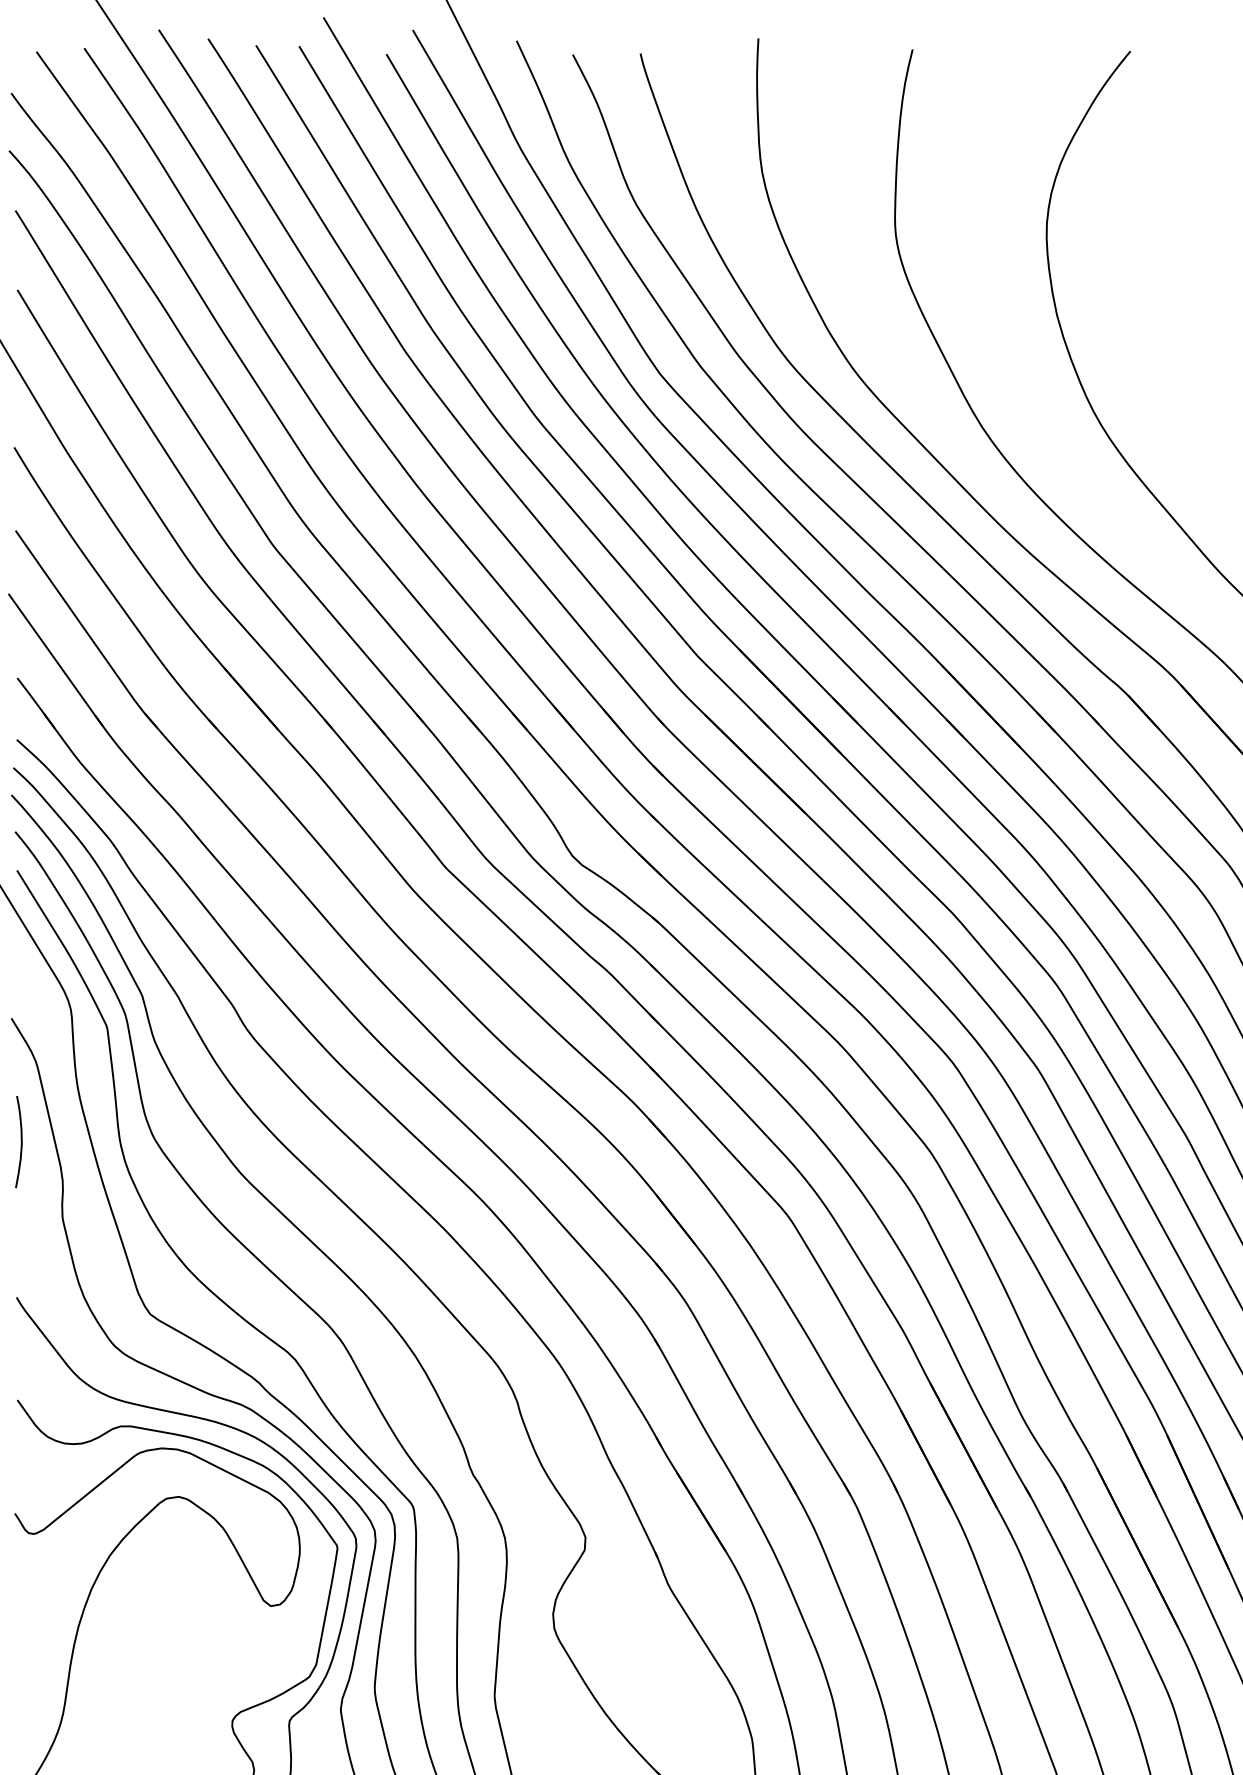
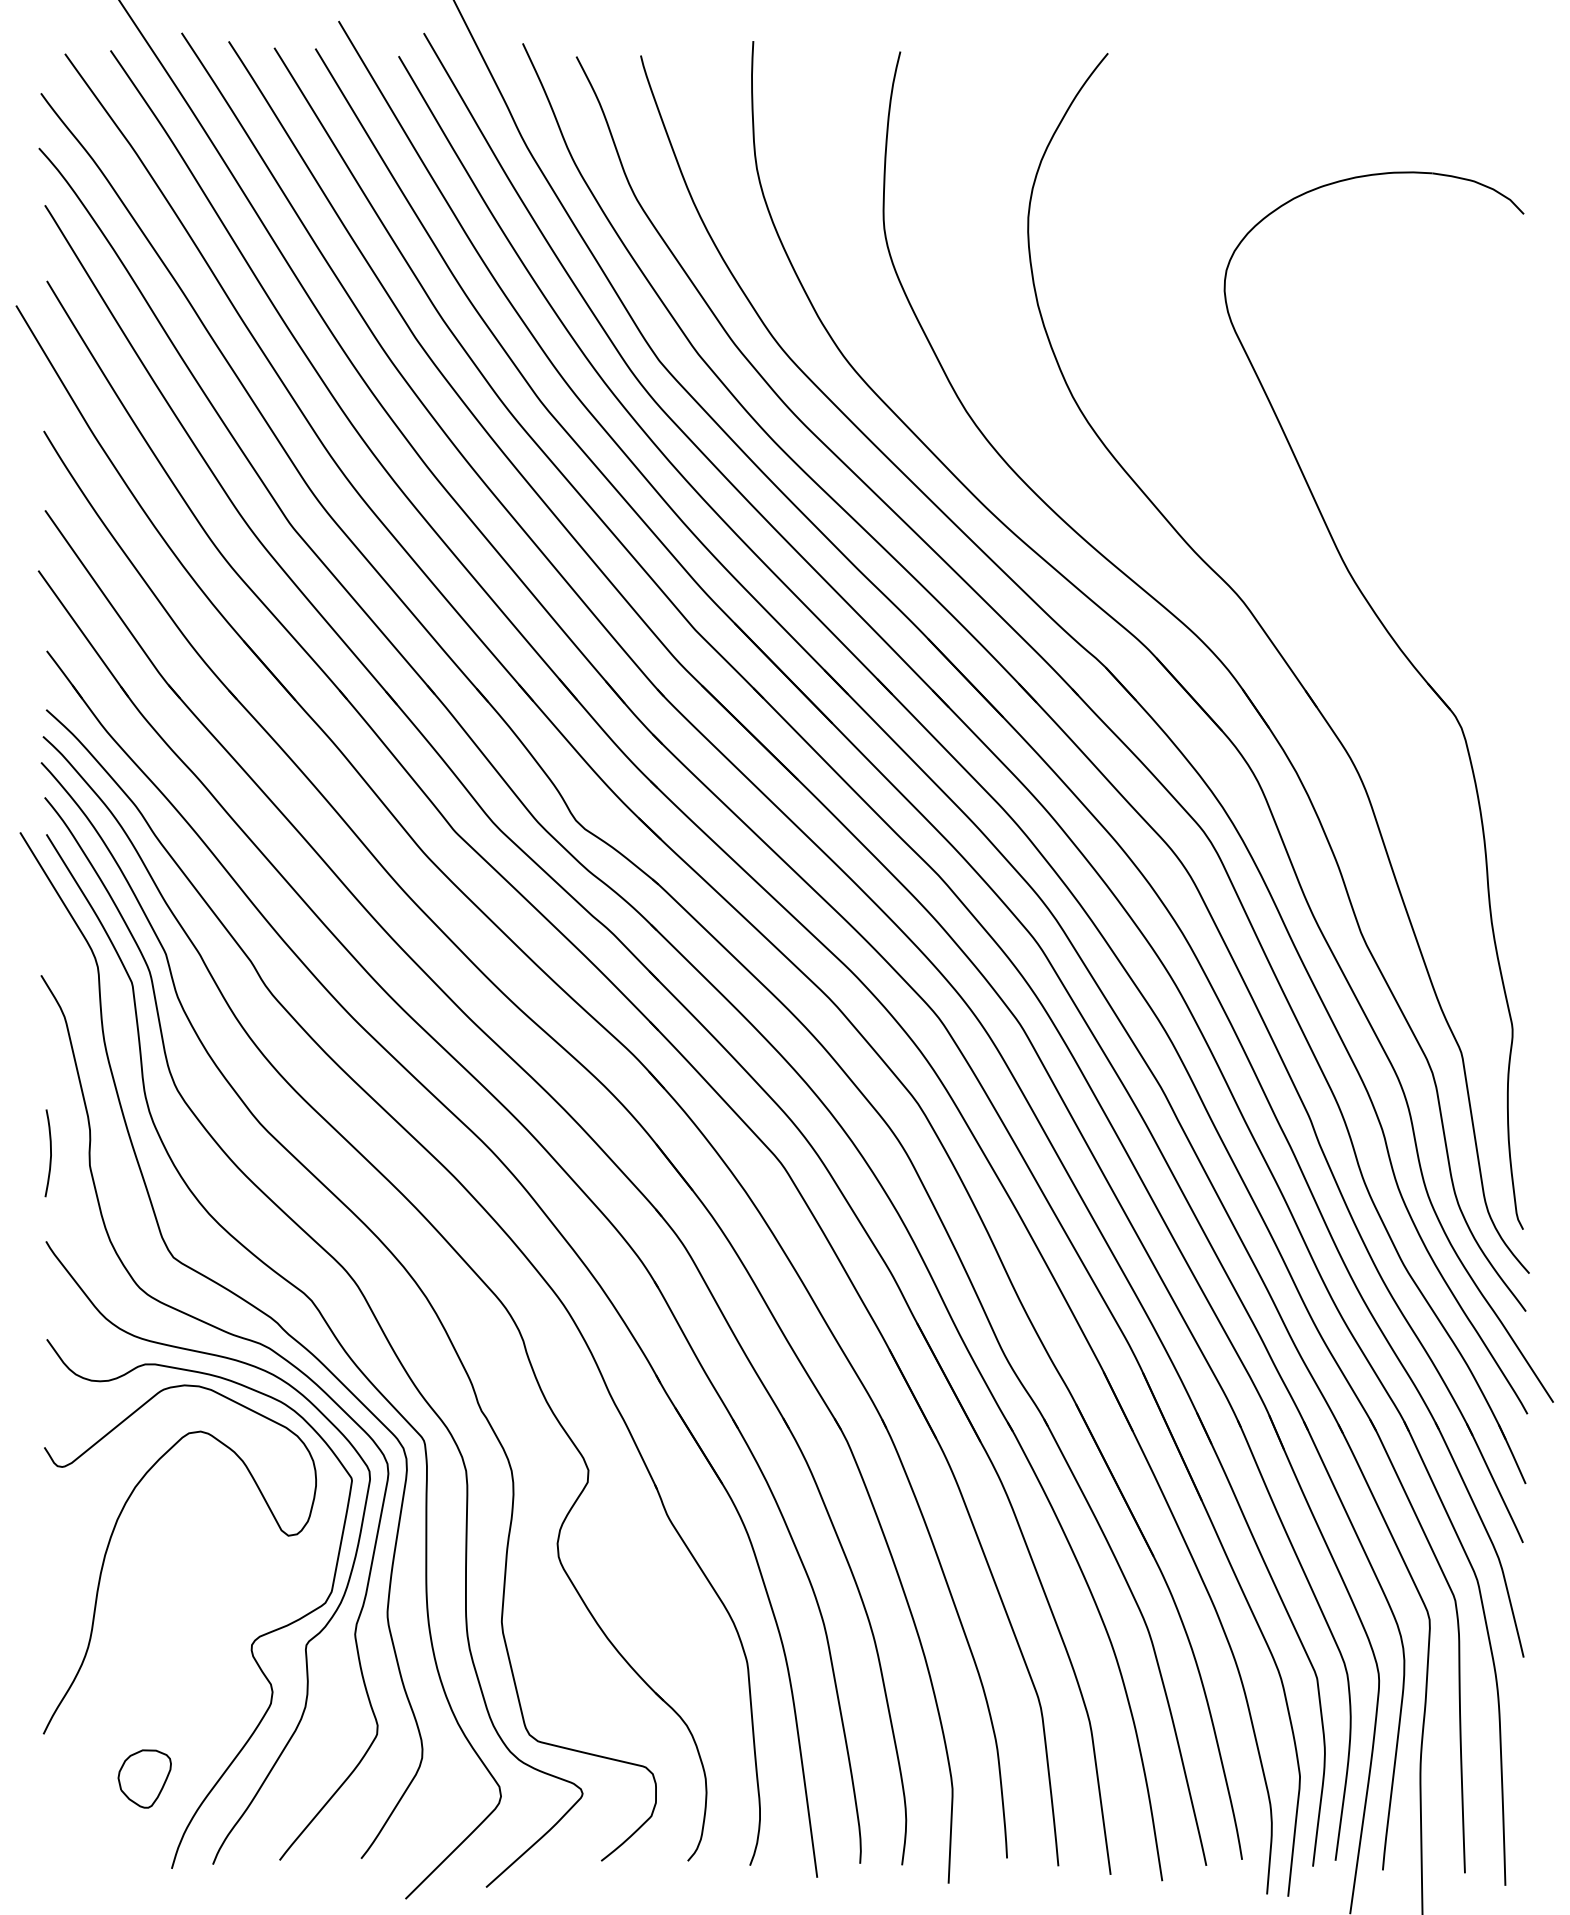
curve: (21, 1142) -> (50, 1153), moved

